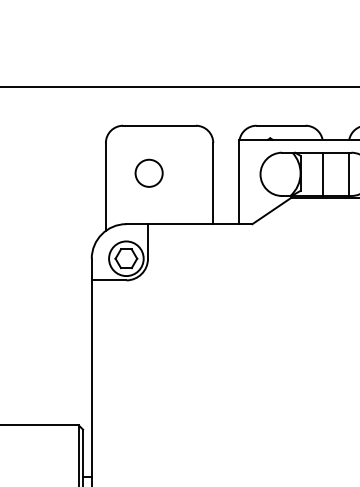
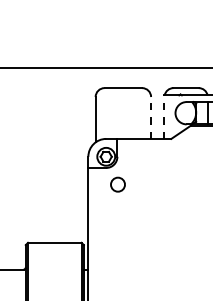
circle: (148, 172) -> (117, 184), moved
line: (214, 182) -> (151, 117), solid -> dashed
line: (239, 182) -> (164, 117), solid -> dashed

